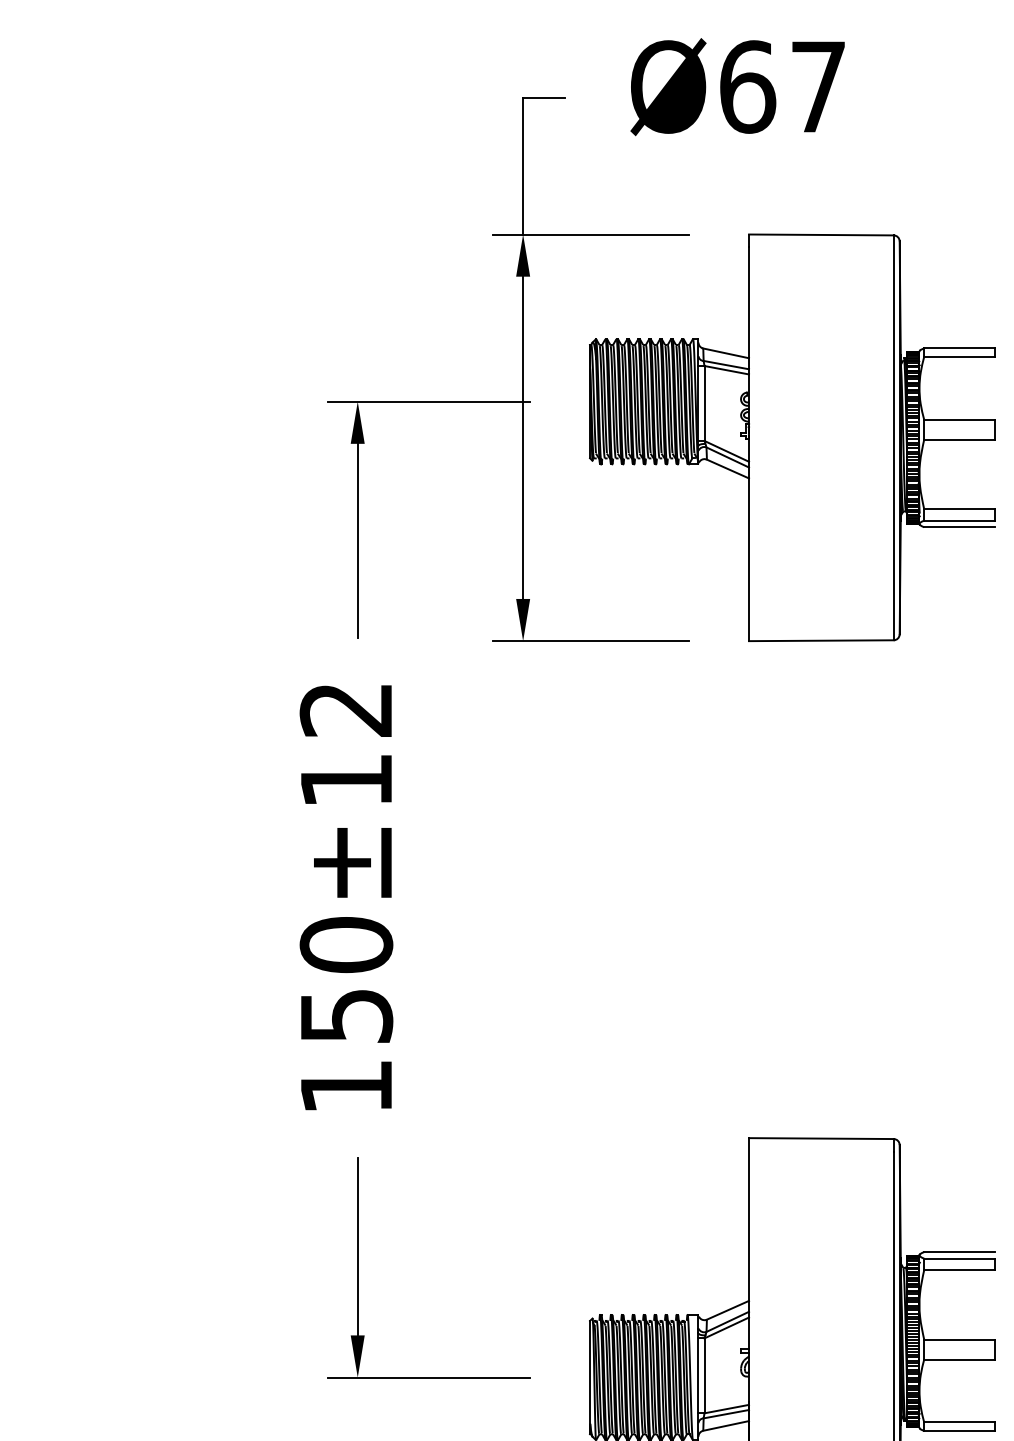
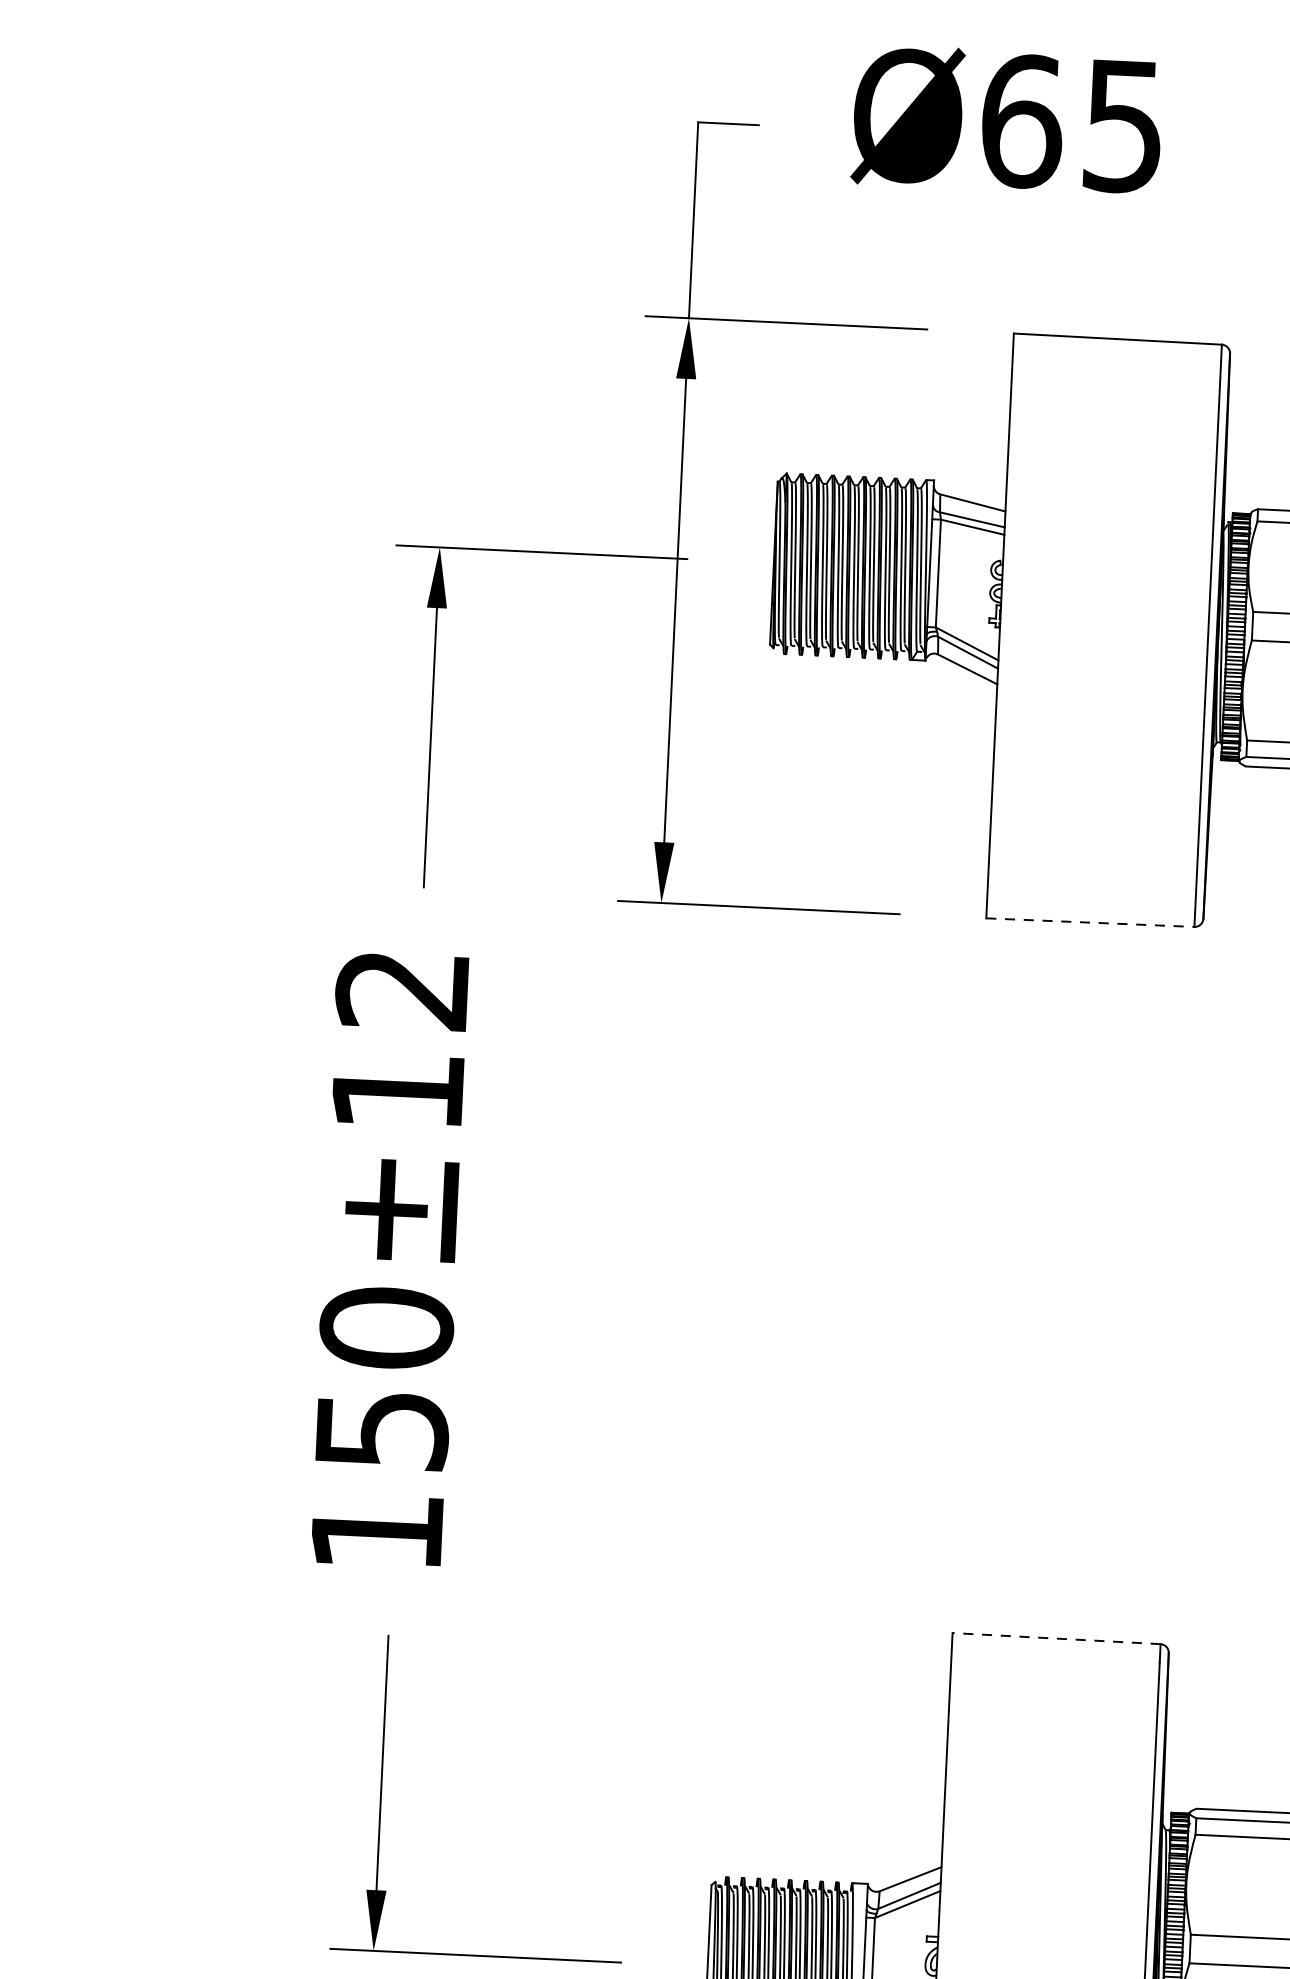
text: (818, 87) -> (1123, 126), Ø67 -> Ø65
line: (821, 640) -> (1090, 922), solid -> dashed
line: (820, 1138) -> (1055, 1638), solid -> dashed

